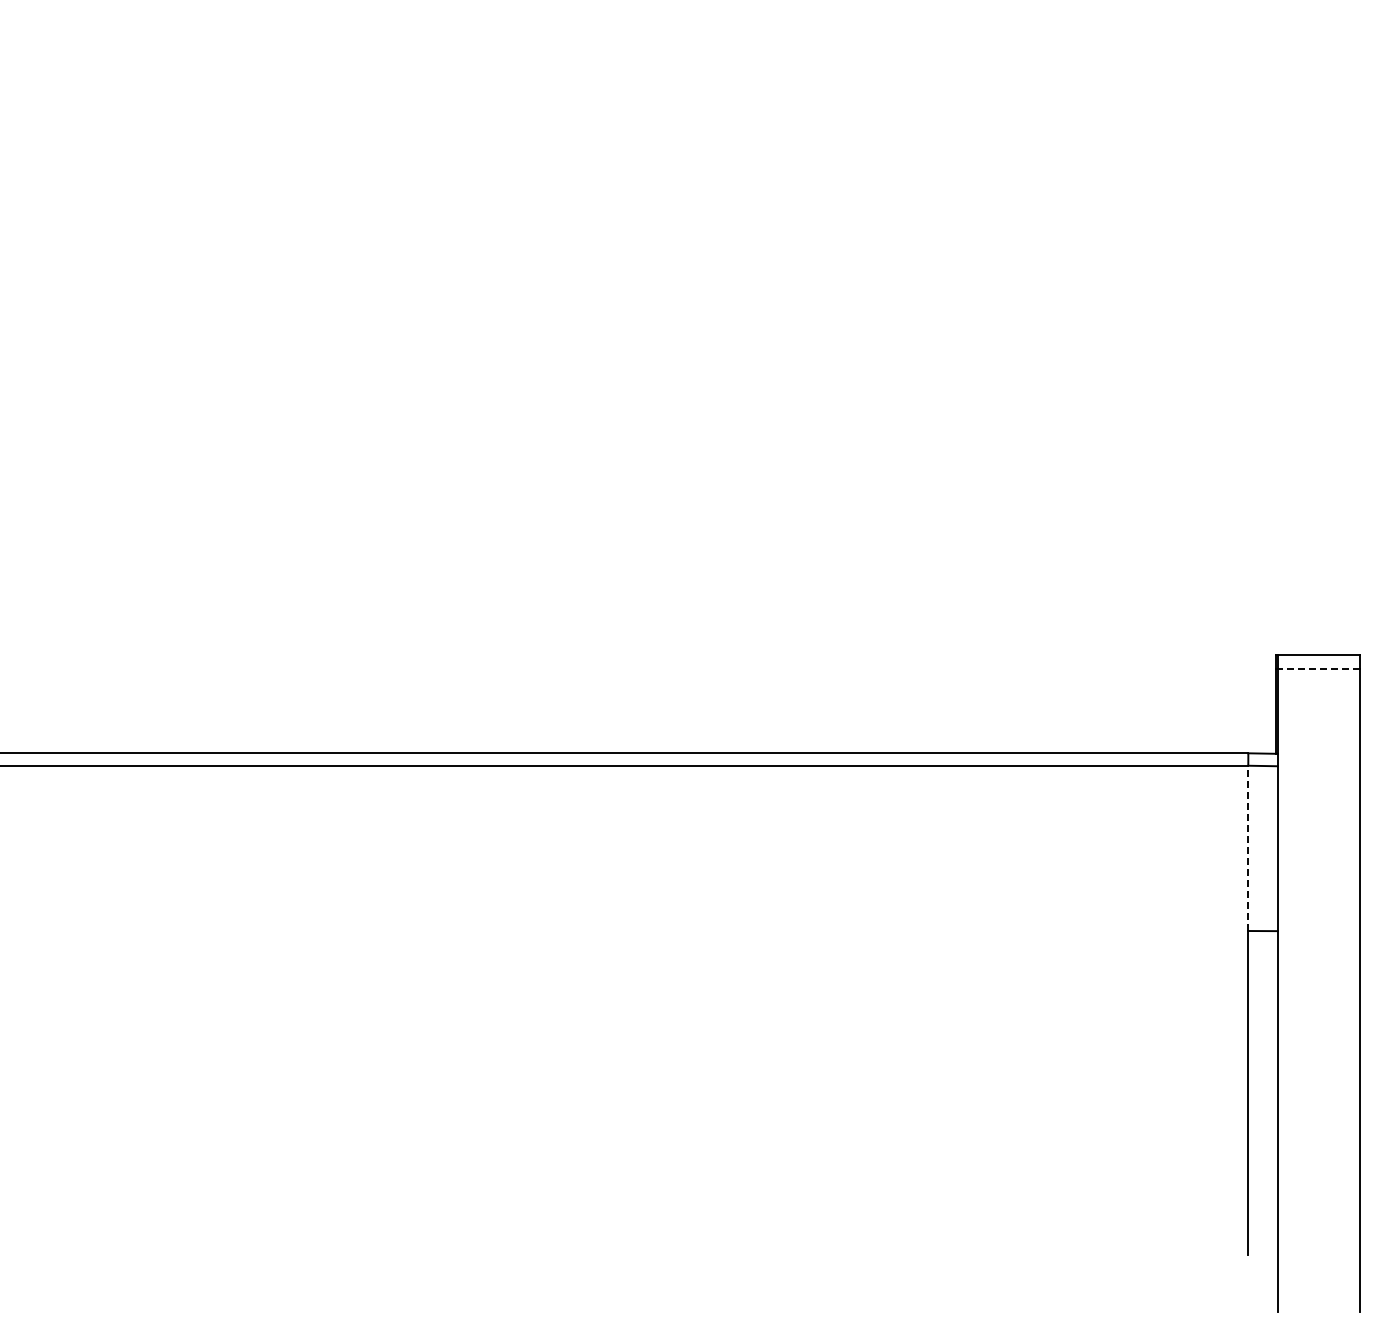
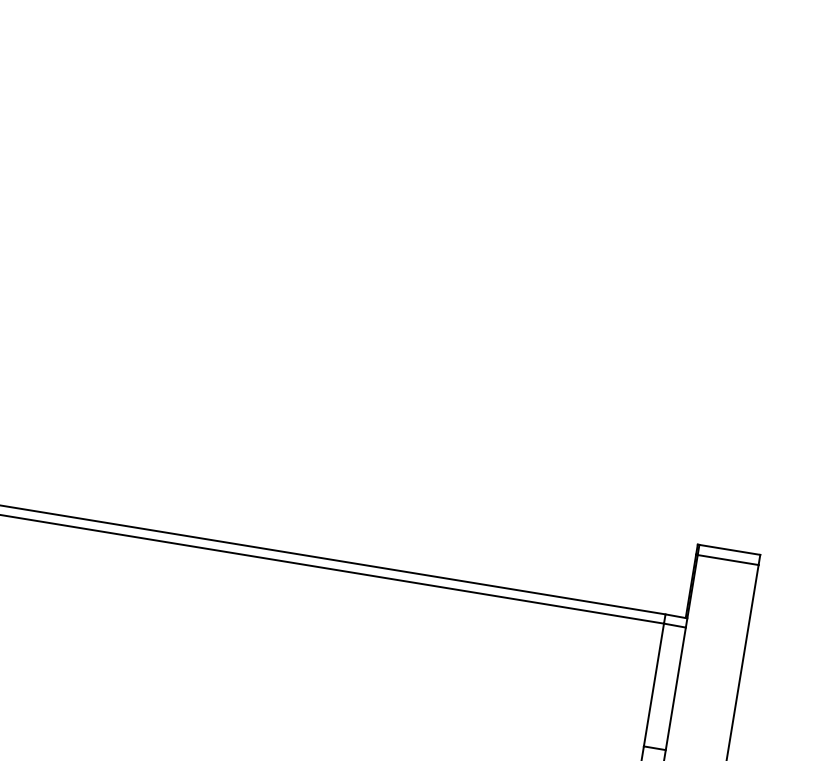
line: (1318, 668) -> (727, 559), dashed -> solid
line: (1248, 848) -> (654, 685), dashed -> solid

